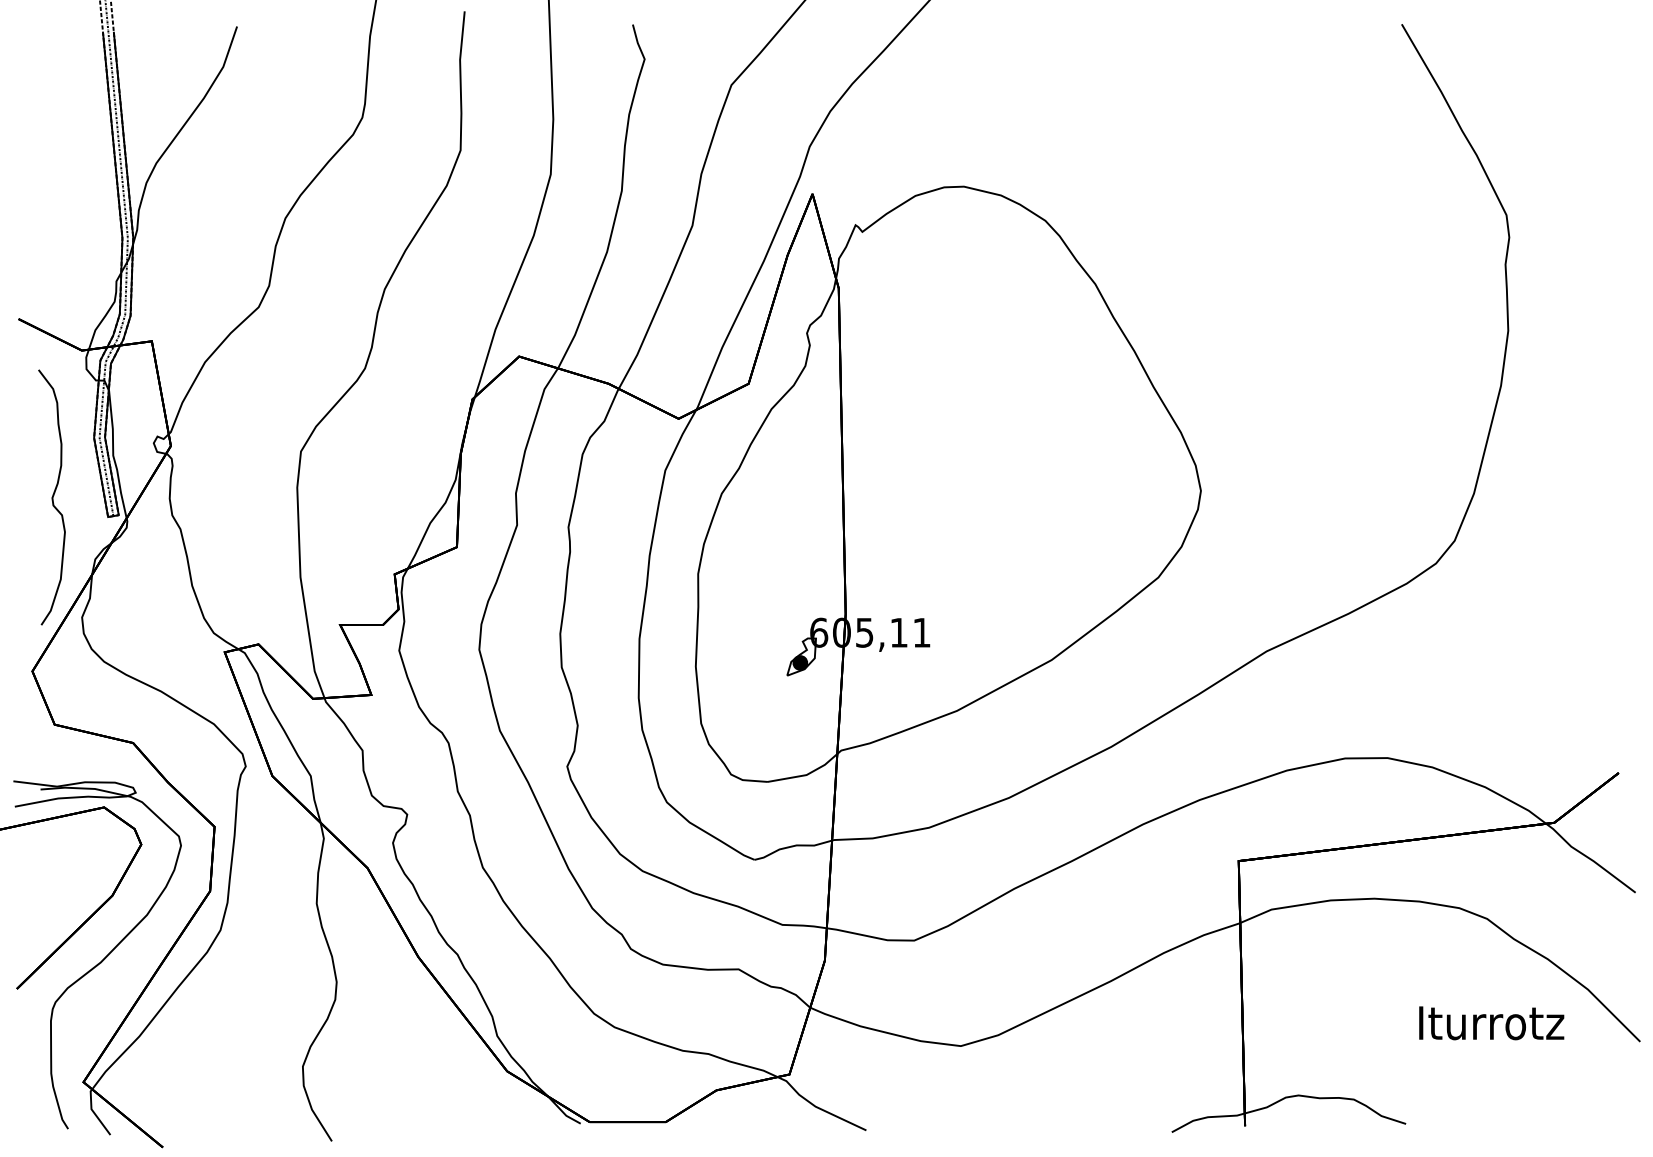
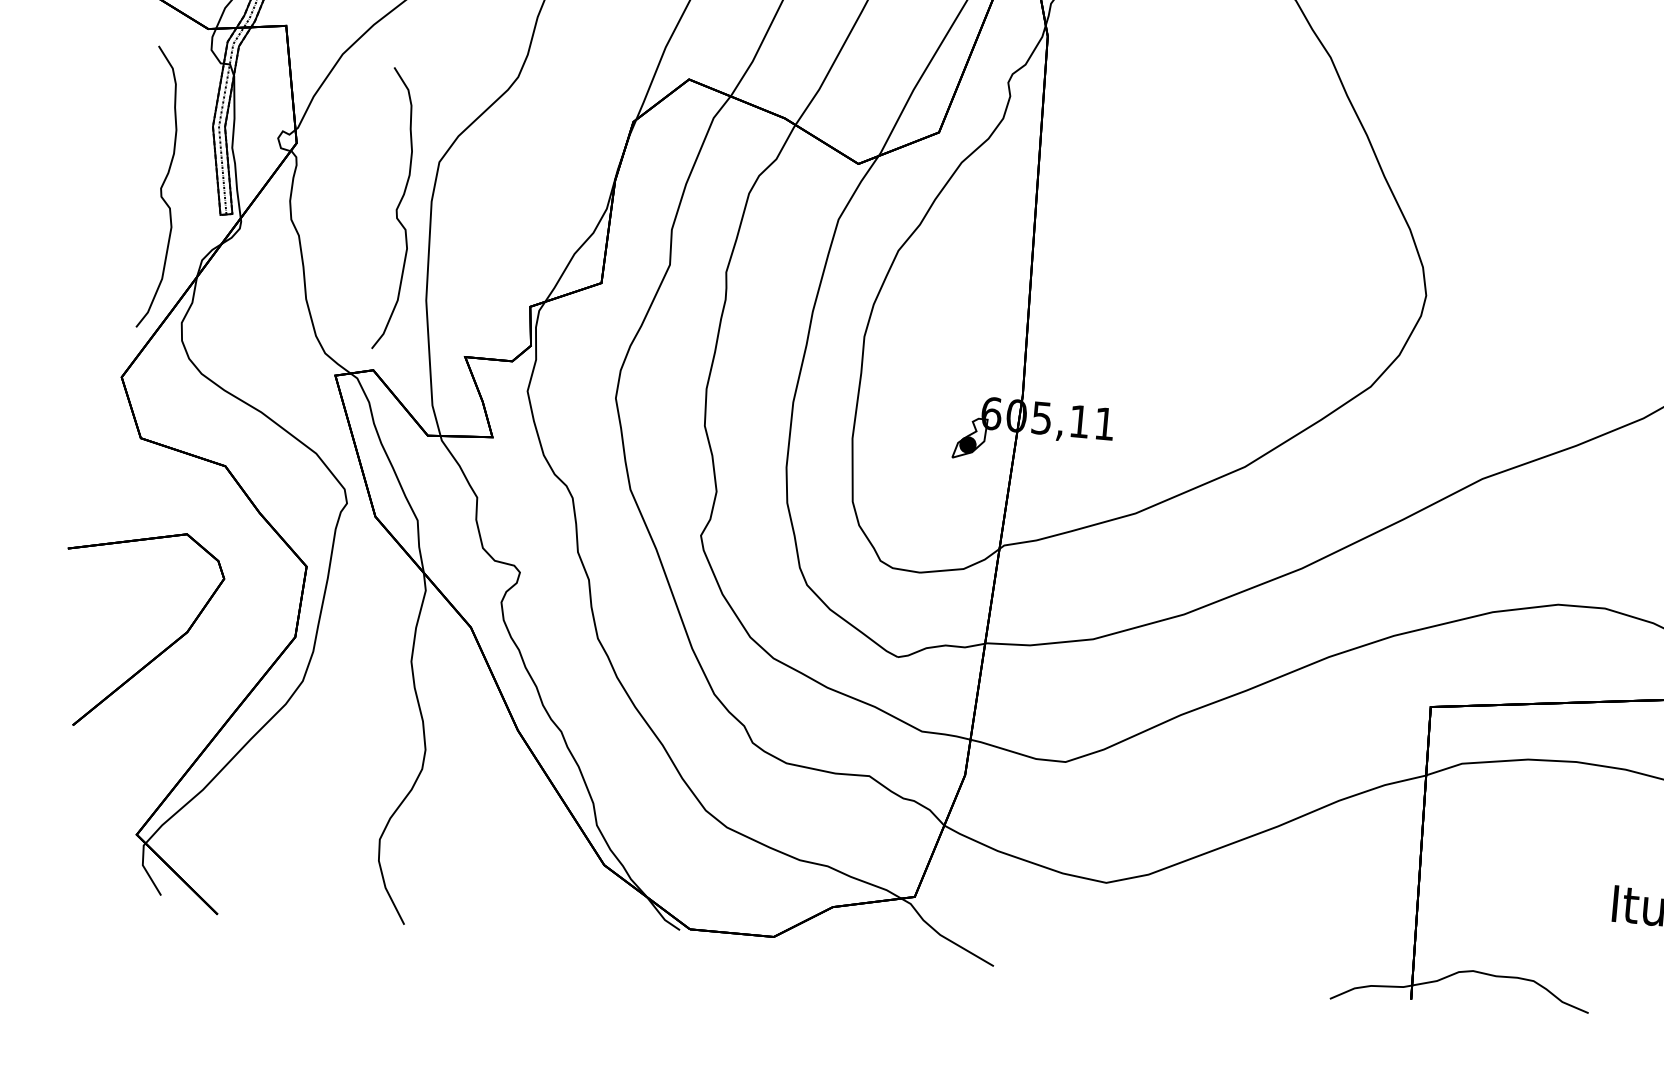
curve: (265, 497) -> (395, 209), added
part: (102, 959) -> (169, 701), removed

